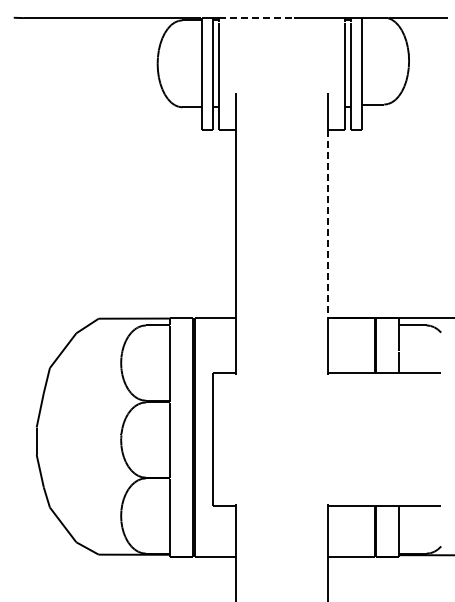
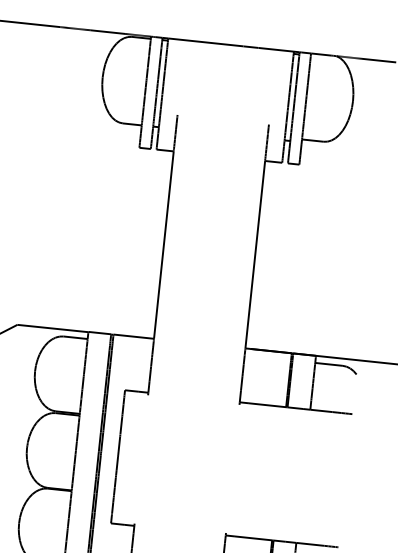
line: (256, 18) -> (205, 42), dashed -> solid
line: (327, 224) -> (254, 255), dashed -> solid

